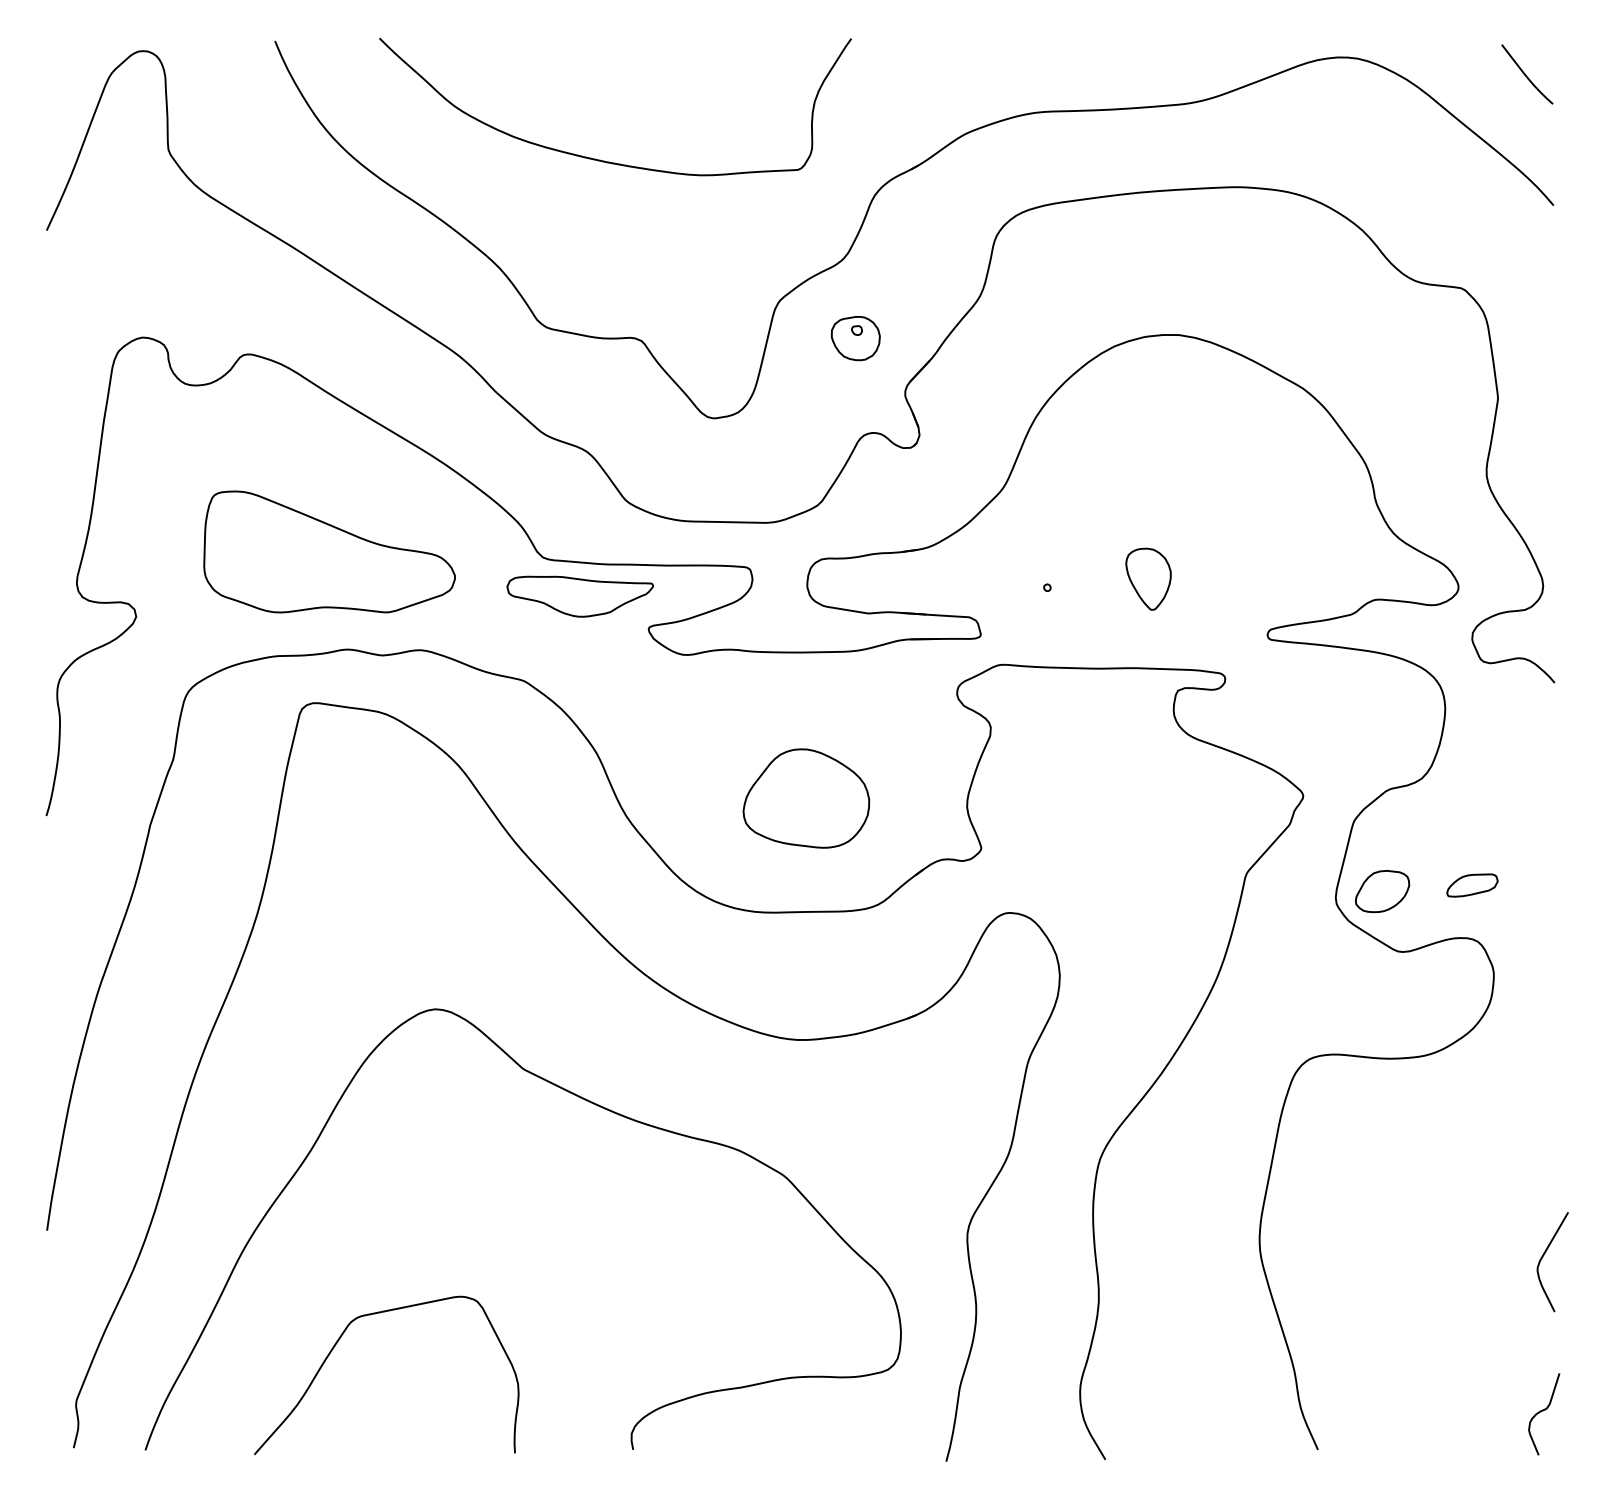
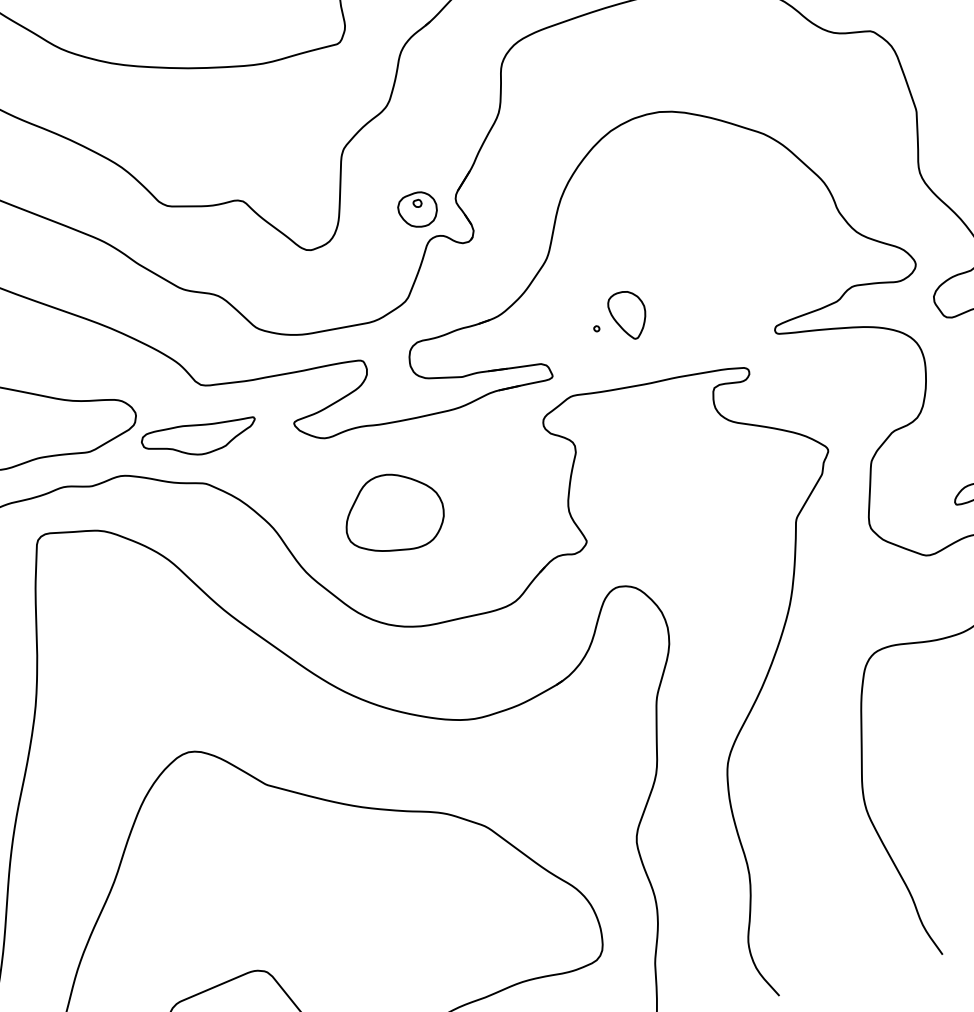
part: (855, 338) -> (417, 209), moved
part: (1148, 578) -> (628, 314), moved
part: (579, 596) -> (199, 438), moved
part: (806, 798) -> (393, 512), moved
part: (1382, 891) -> (904, 511), removed

